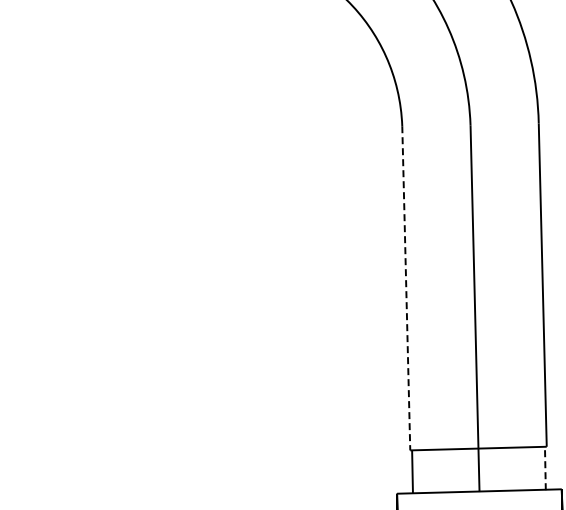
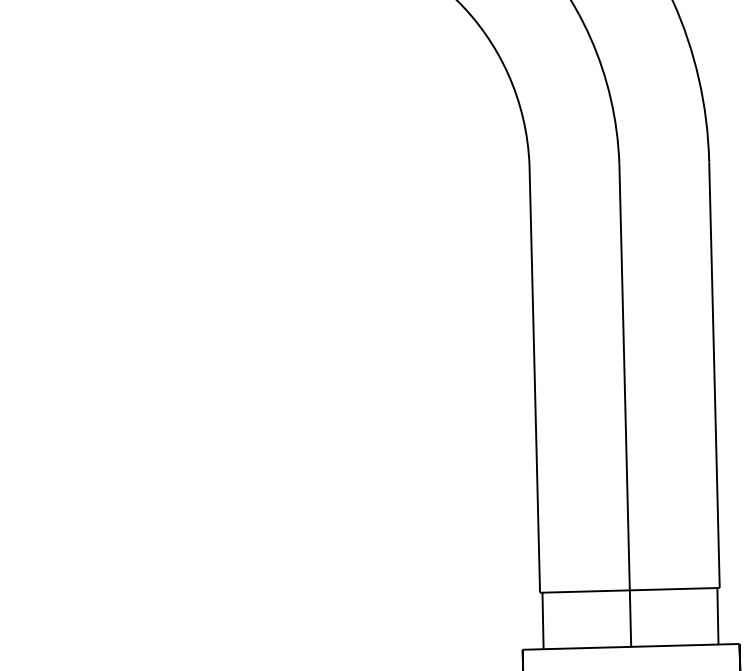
line: (406, 288) -> (535, 379), dashed -> solid
line: (545, 468) -> (718, 616), dashed -> solid

